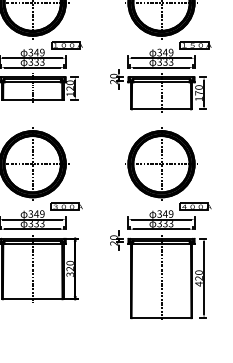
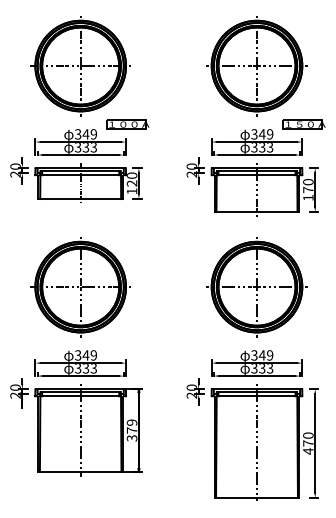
part: (66, 206) -> (127, 345), removed
part: (195, 206) -> (303, 345), removed
text: (69, 266) -> (131, 426), 320 -> 379
text: (199, 278) -> (308, 443), 420 -> 470

